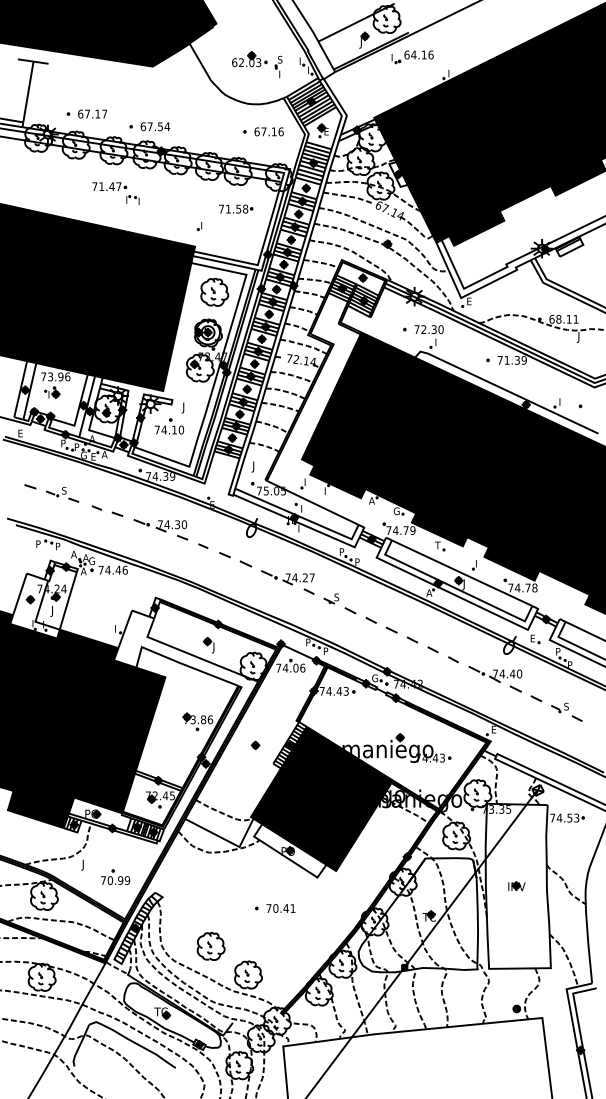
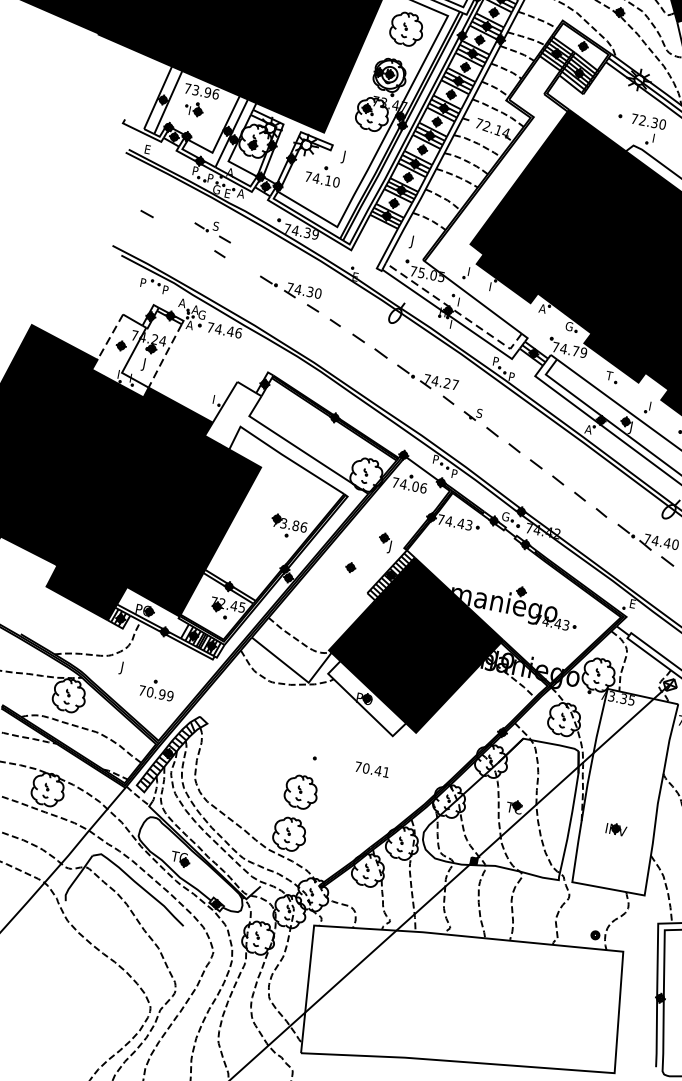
part: (62, 494) -> (213, 230), moved
line: (117, 513) -> (242, 265), removed
line: (300, 517) -> (455, 311), solid -> dashed
line: (20, 594) -> (110, 337), solid -> dashed
line: (68, 600) -> (165, 355), solid -> dashed
part: (208, 645) -> (384, 542), moved
part: (516, 885) -> (616, 828), moved
text: (280, 908) -> (371, 769), moved
part: (210, 946) -> (300, 792), moved

